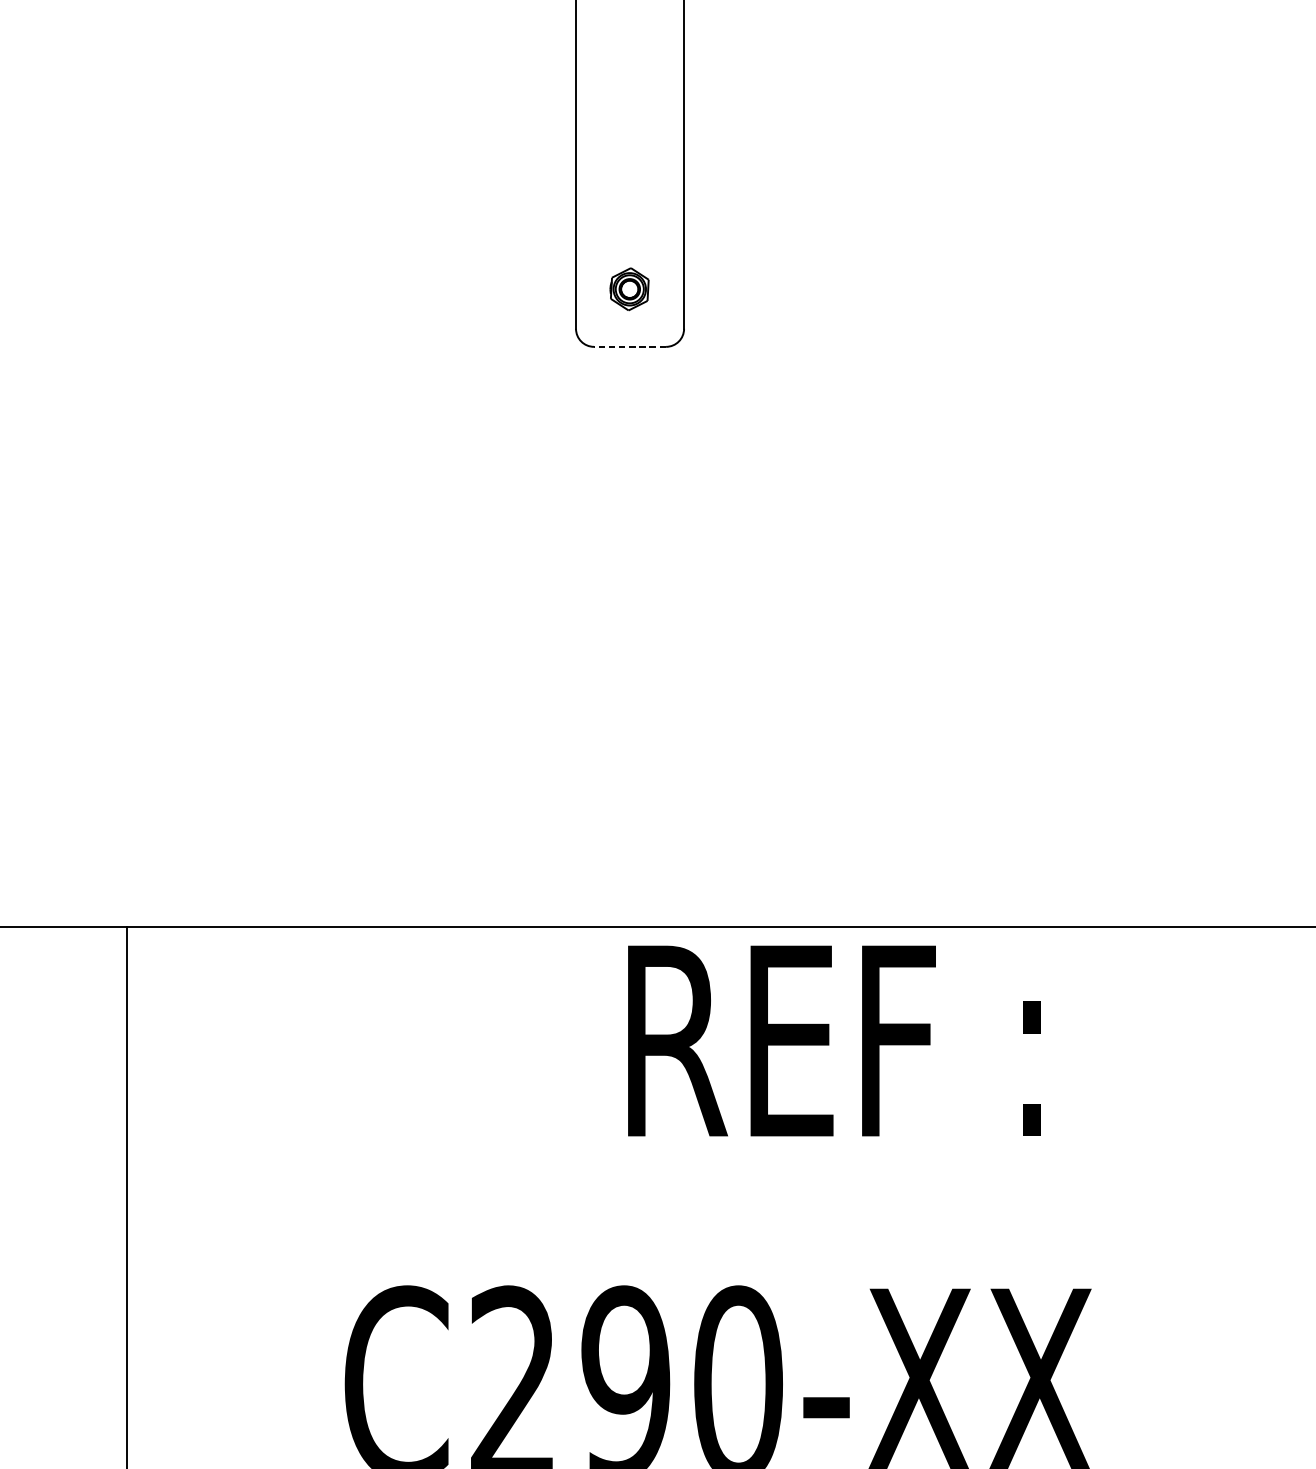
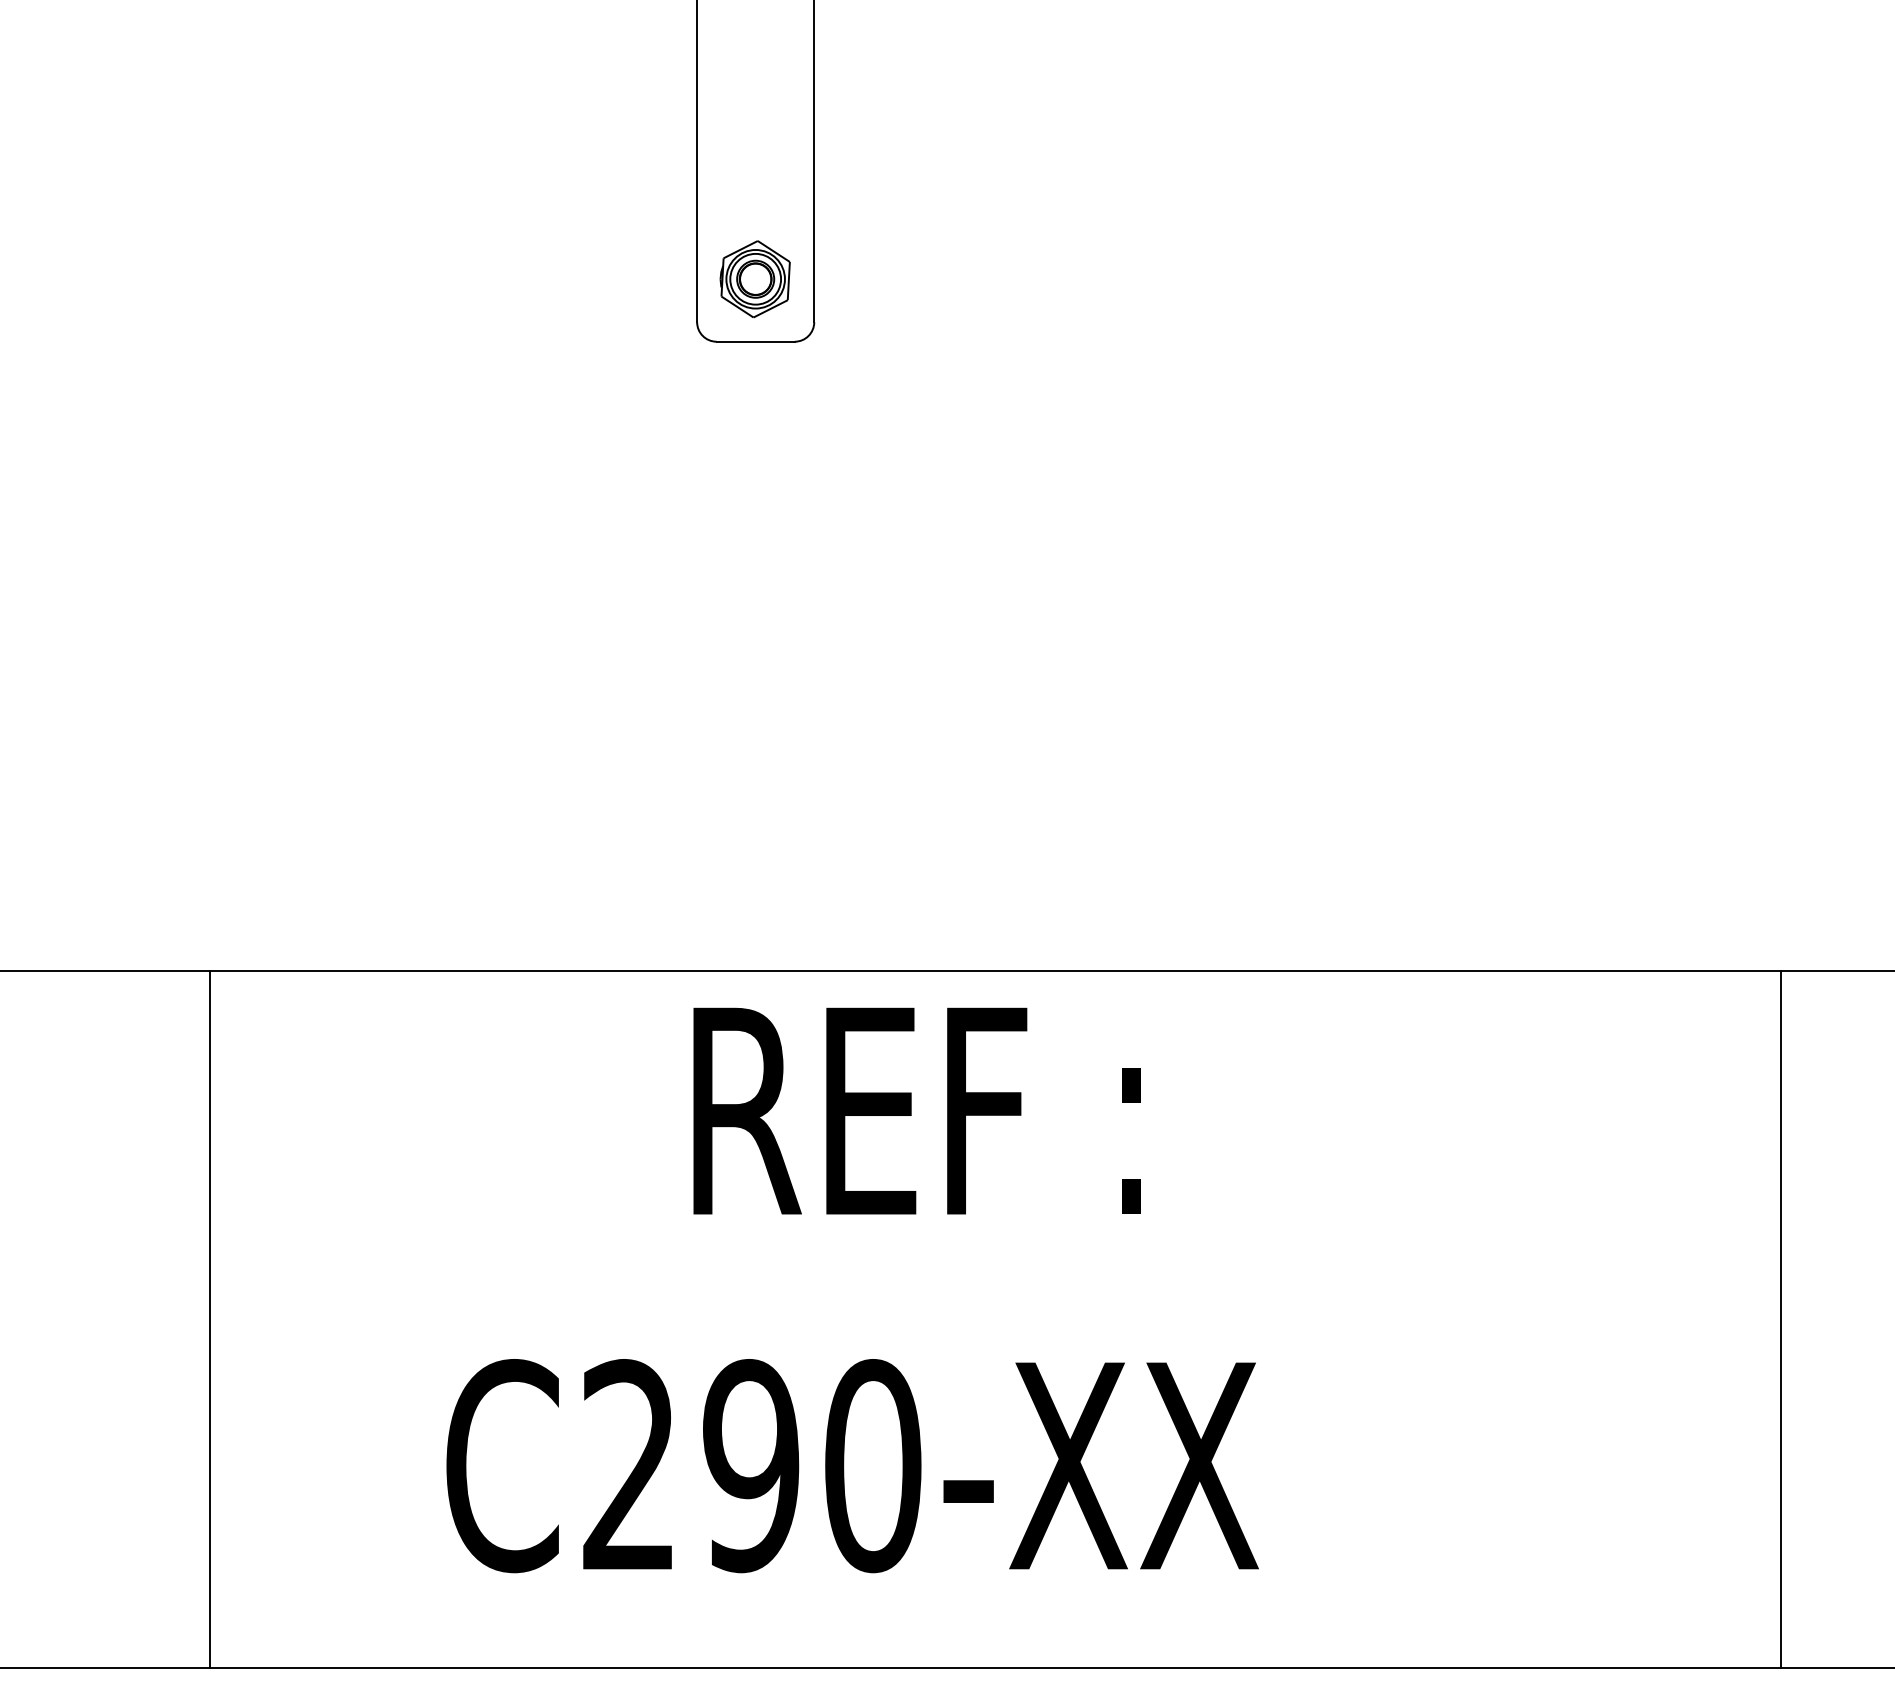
part: (628, 289) -> (754, 279), size x1.67
line: (629, 346) -> (755, 341), dashed -> solid
text: (833, 1040) -> (916, 1110), moved

